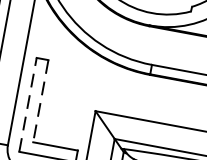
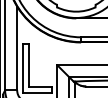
line: (40, 101) -> (29, 65), dashed -> solid
line: (28, 104) -> (23, 68), dashed -> solid

